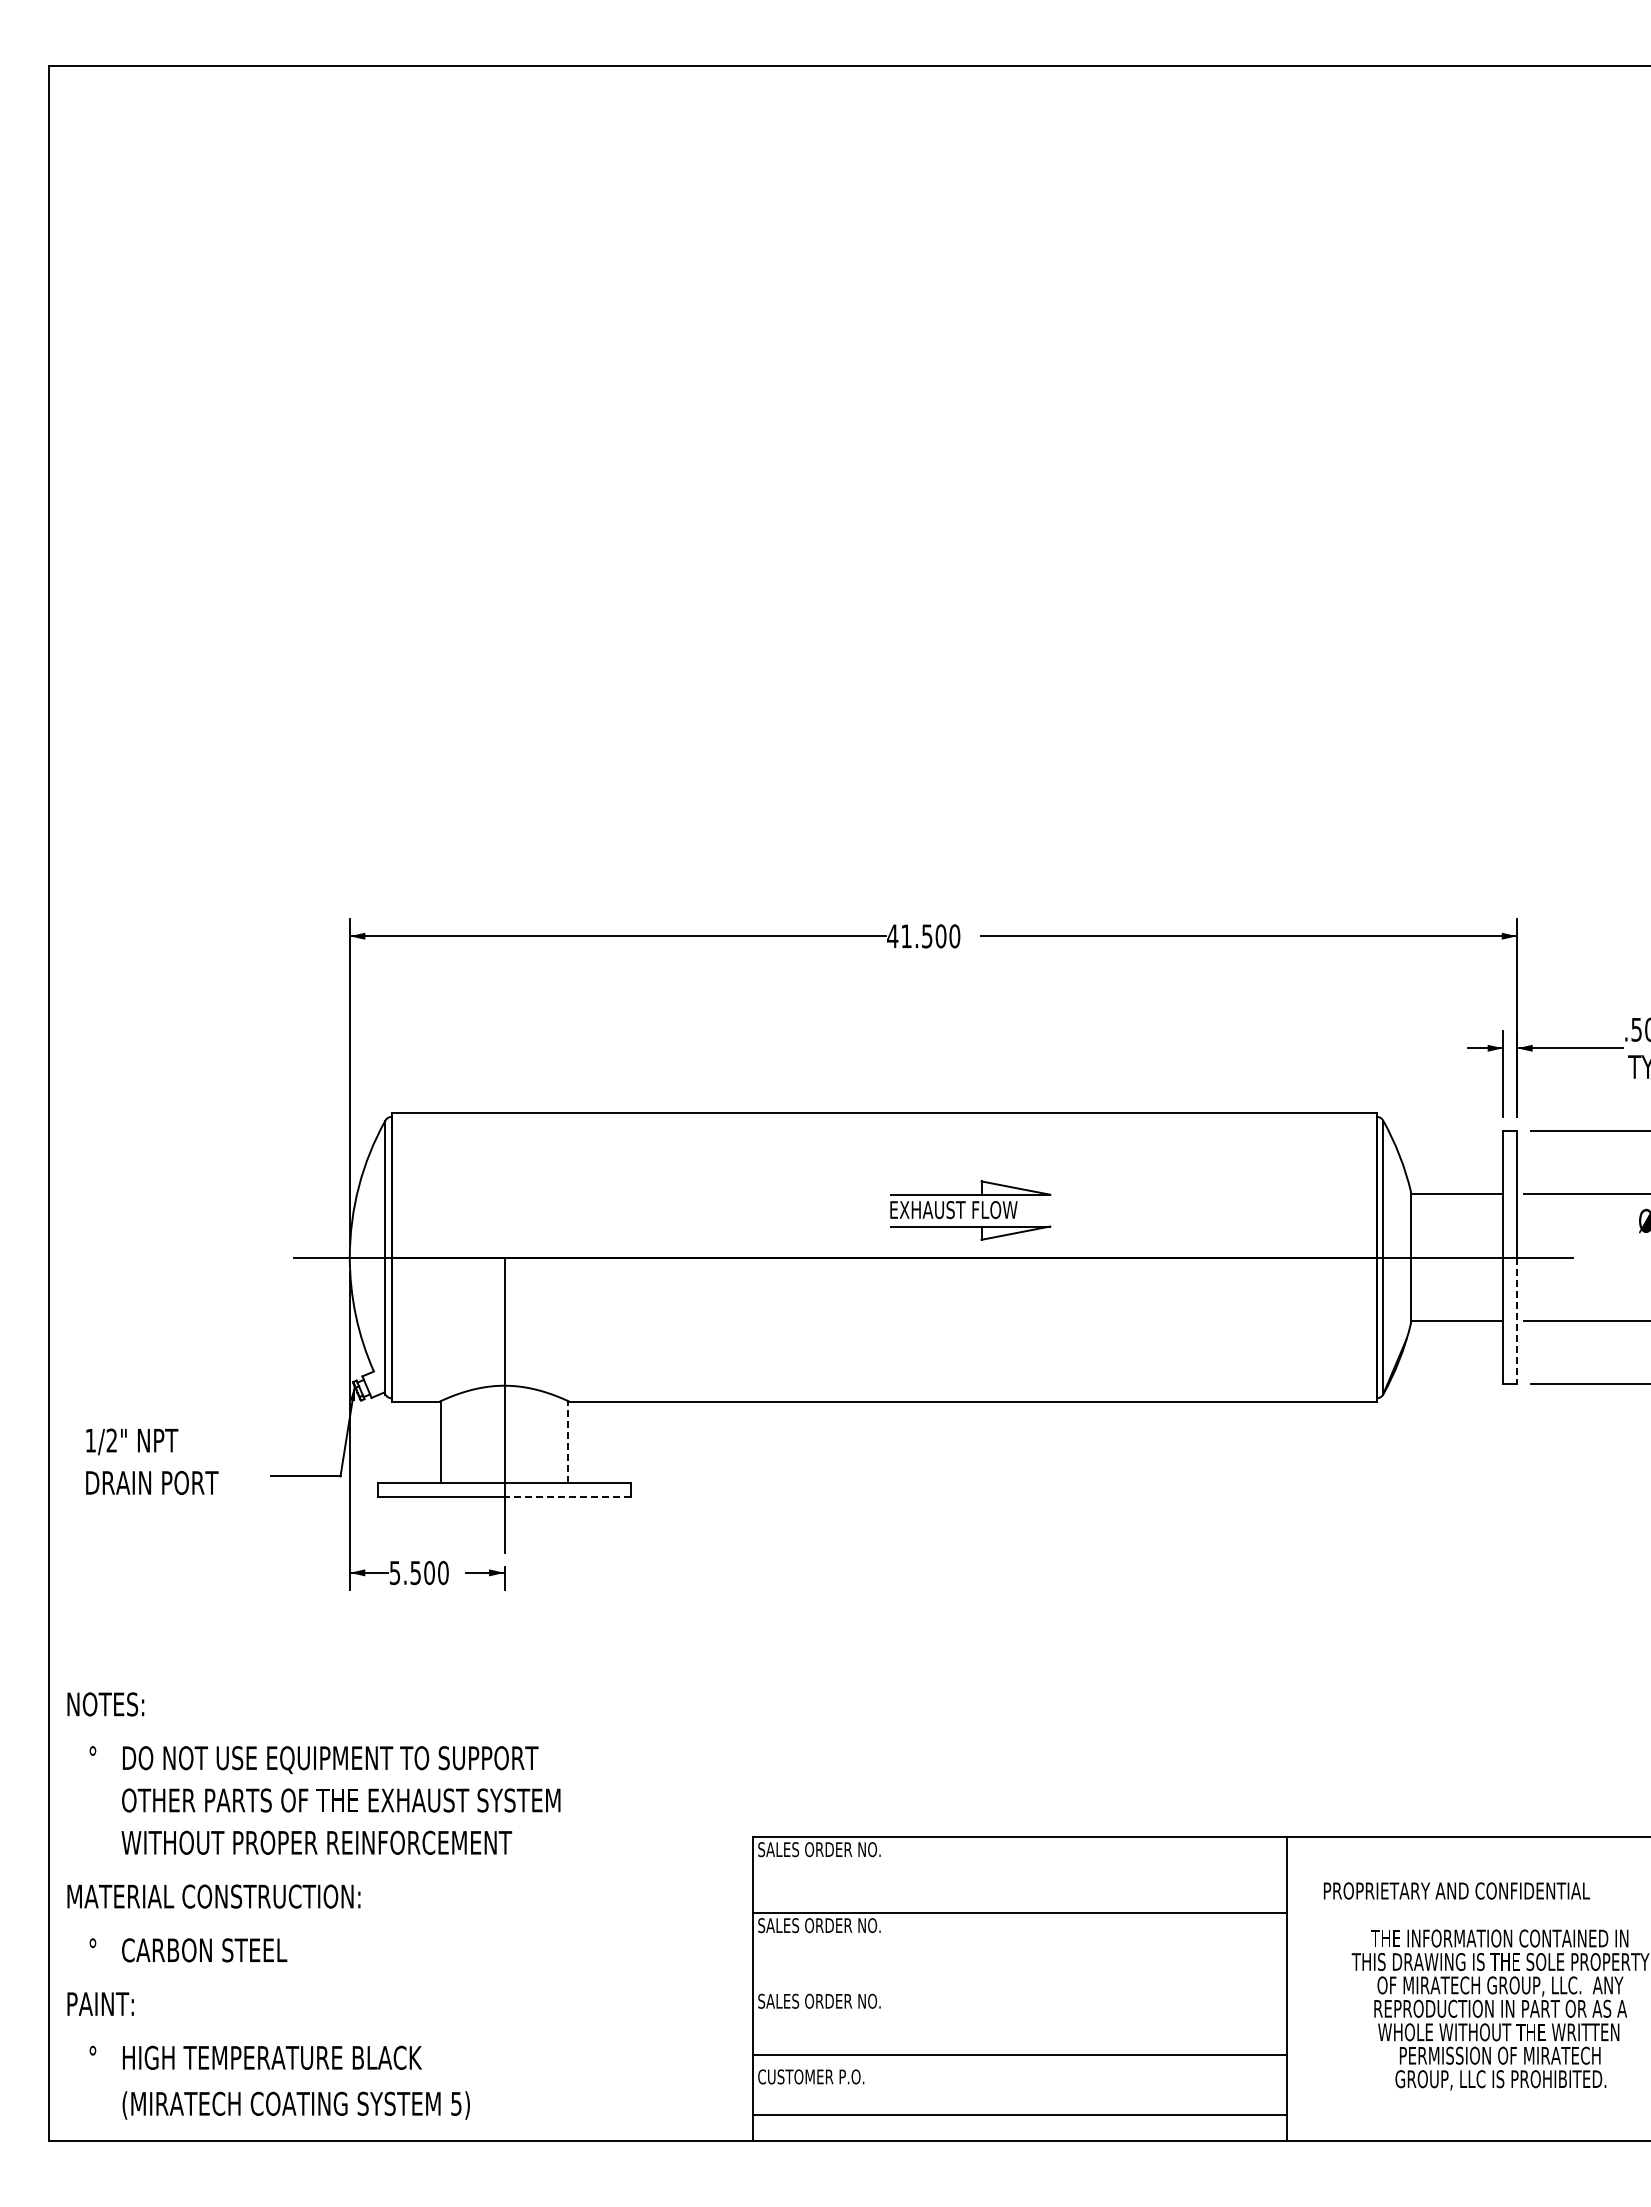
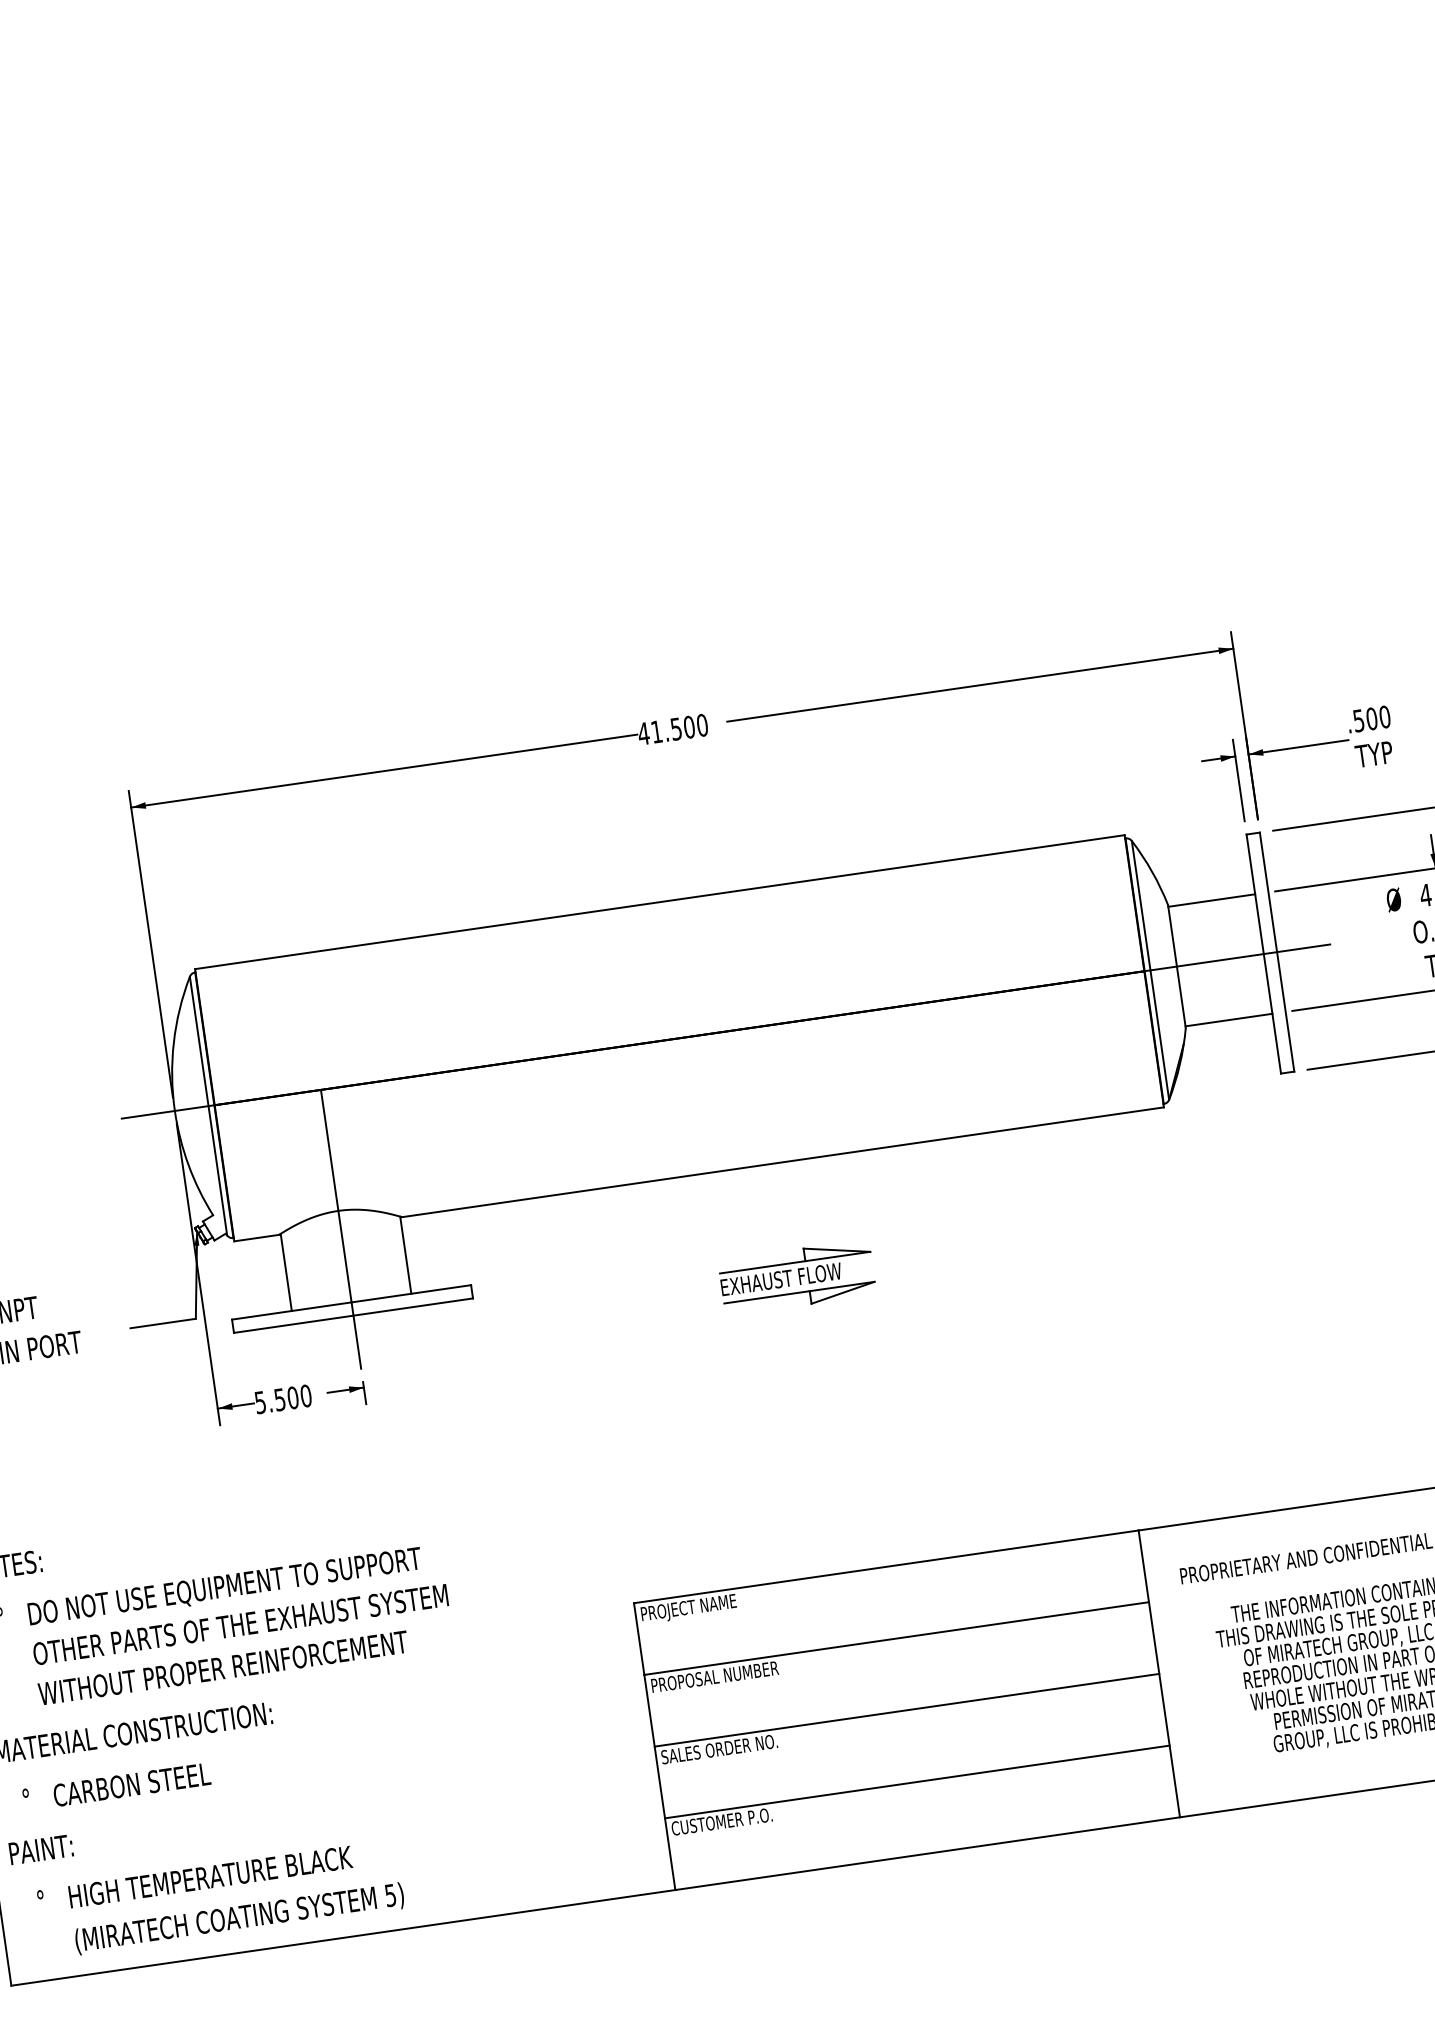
part: (970, 1210) -> (797, 1277), moved
line: (1517, 1321) -> (1286, 1012), dashed -> solid
line: (567, 1441) -> (405, 1255), dashed -> solid
line: (567, 1496) -> (412, 1306), dashed -> solid
text: (819, 1851) -> (699, 1607), SALES ORDER NO. -> PROJECT NAME
text: (825, 1925) -> (714, 1676), SALES ORDER NO. -> PROPOSAL NUMBER
line: (1019, 2054) -> (906, 1709), moved
line: (1019, 2114) -> (916, 1781), moved

